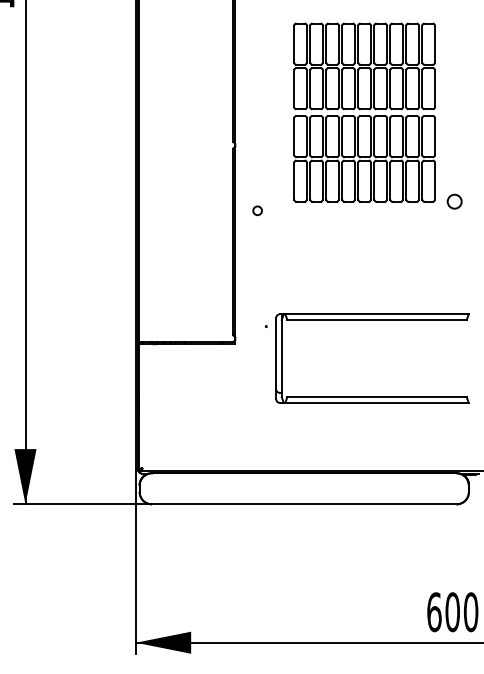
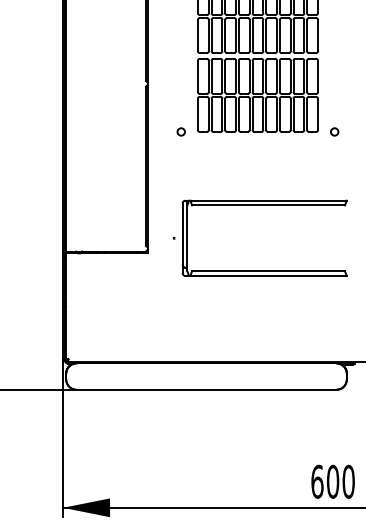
circle: (454, 201) -> (334, 131), size x0.62
circle: (257, 210) -> (181, 131), moved
part: (372, 320) -> (264, 205), moved

